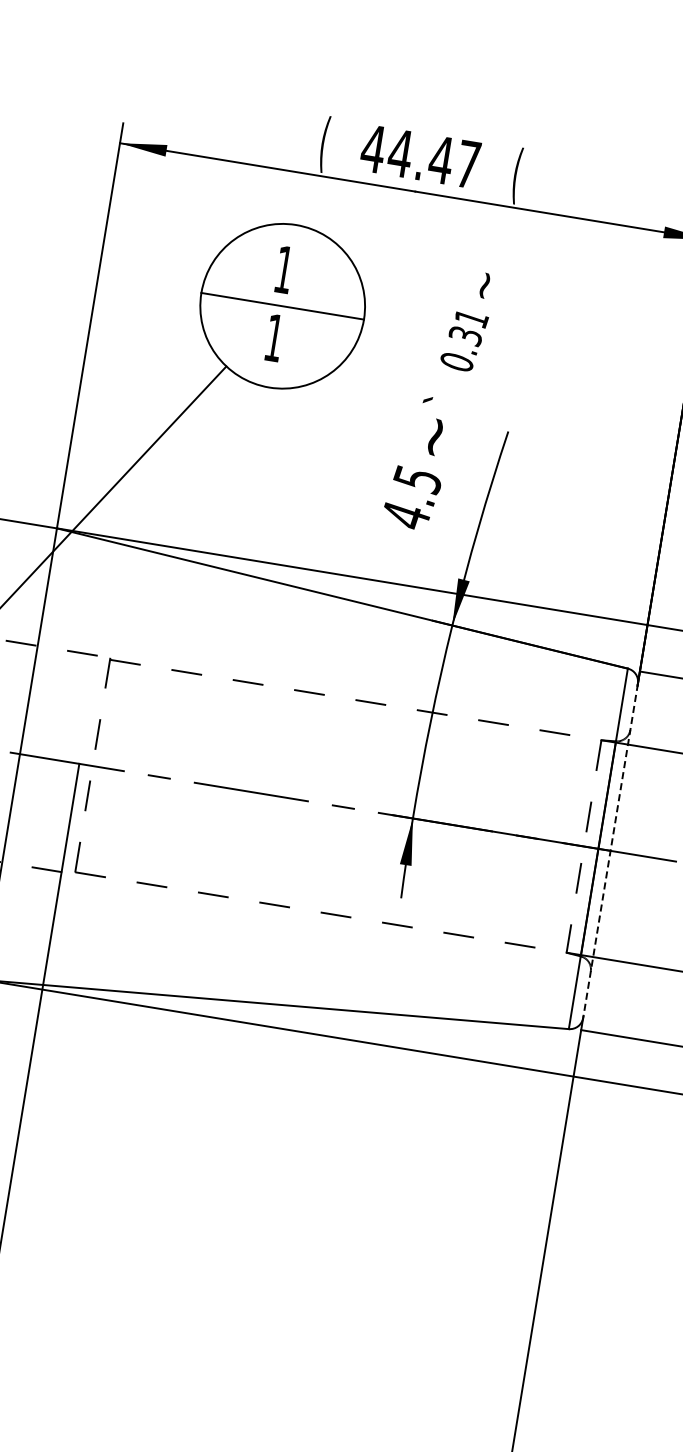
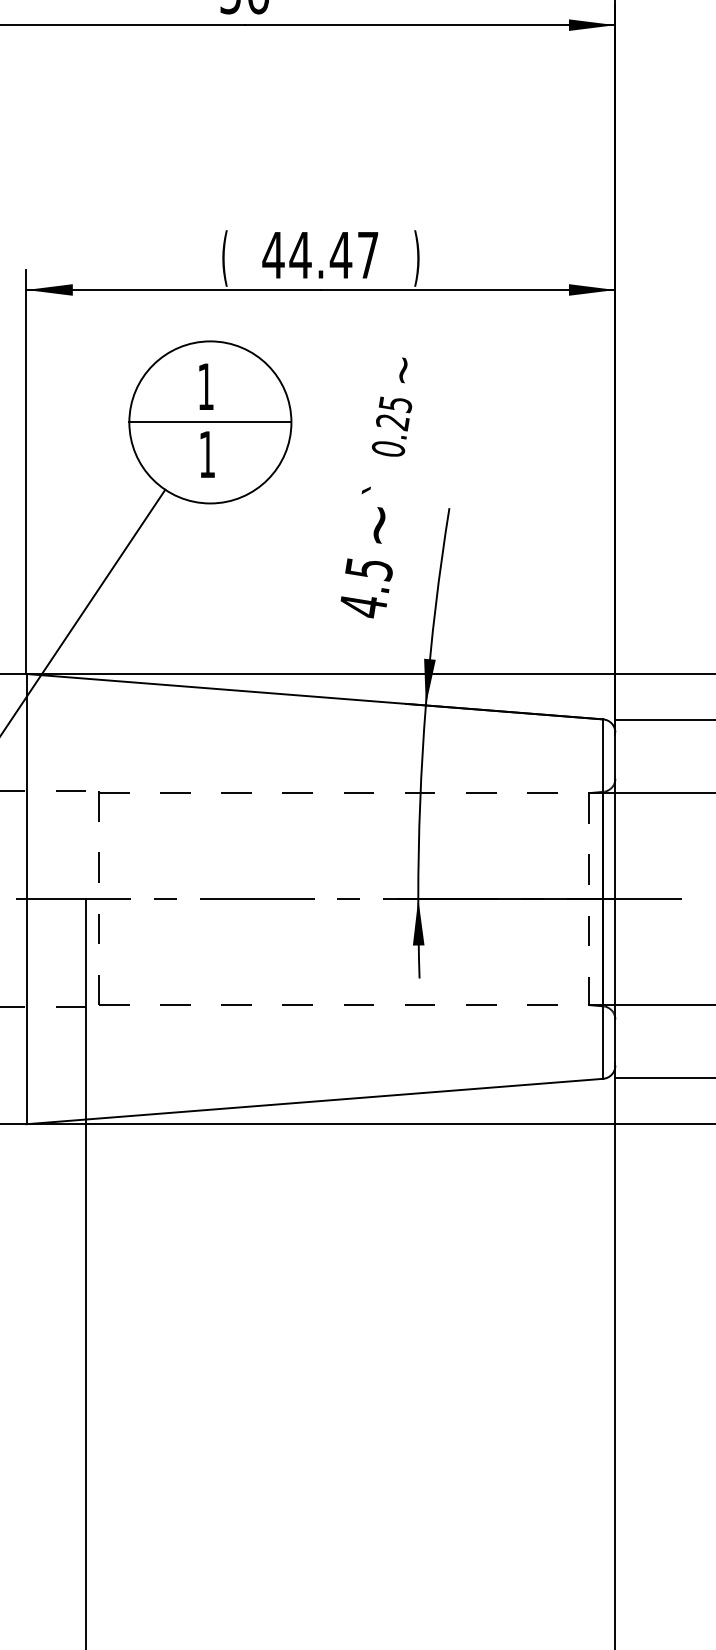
text: (516, 175) -> (416, 258), ( -> )
text: (468, 327) -> (394, 413), 0.31 -> 0.25
line: (610, 851) -> (615, 899), dashed -> solid

